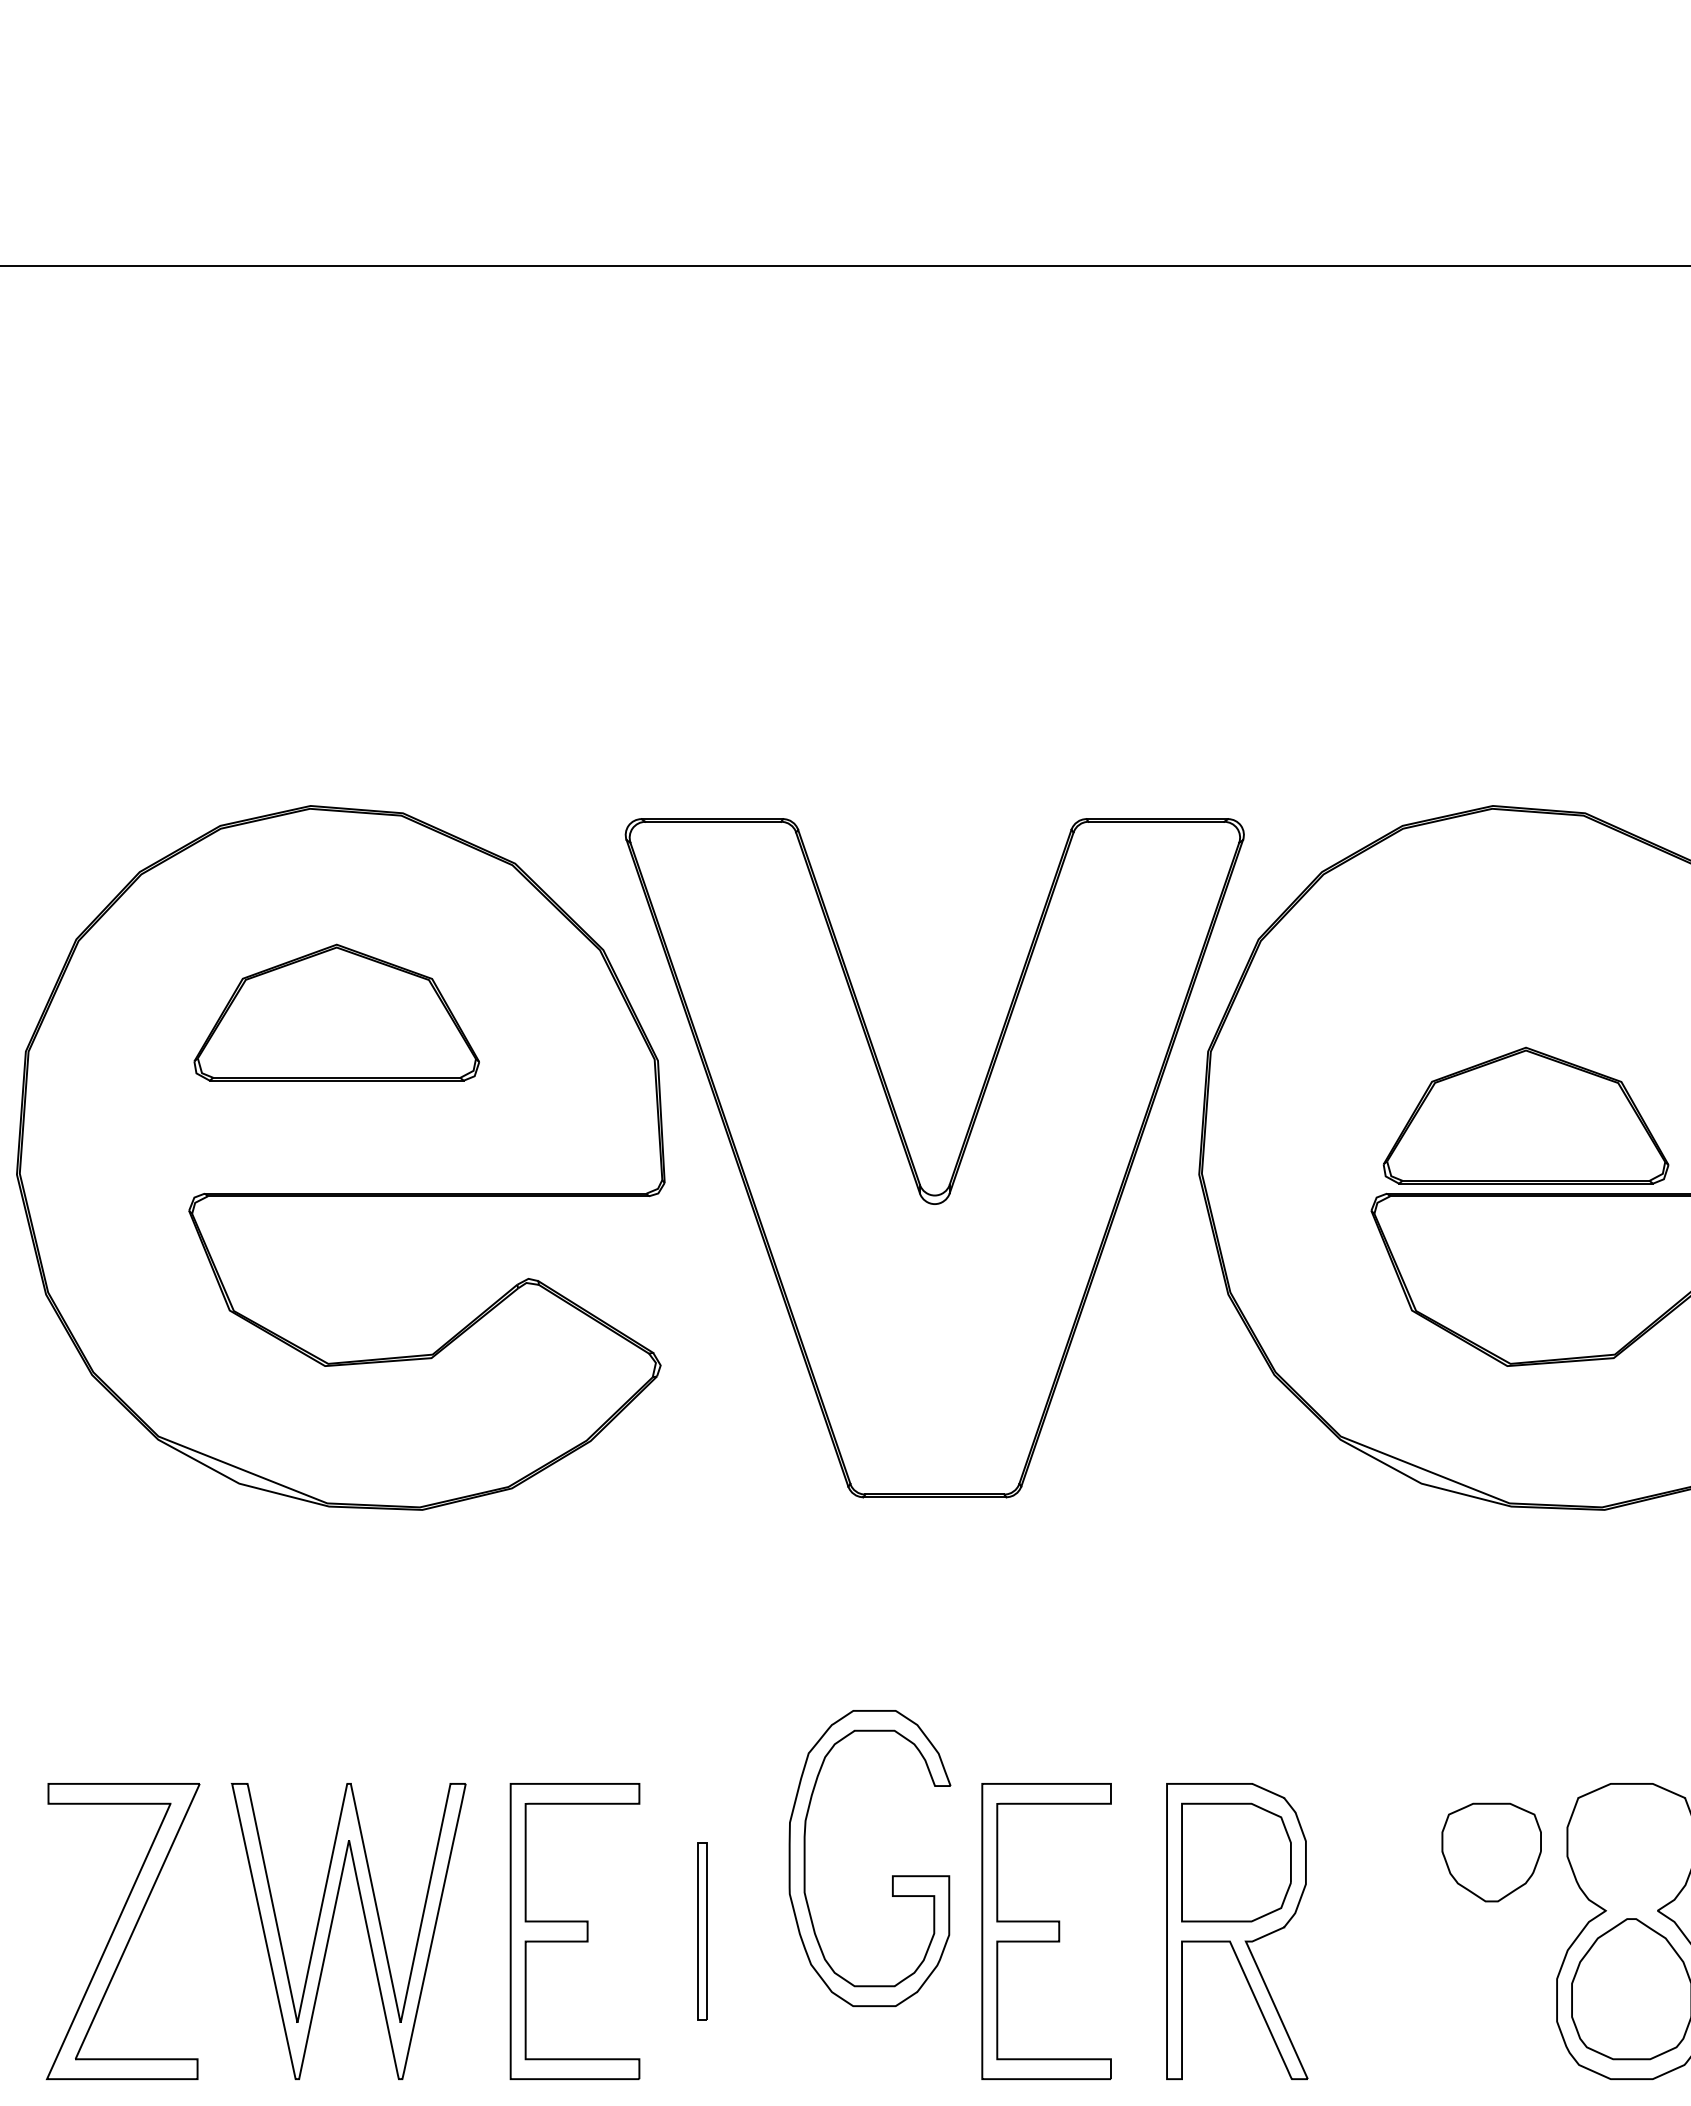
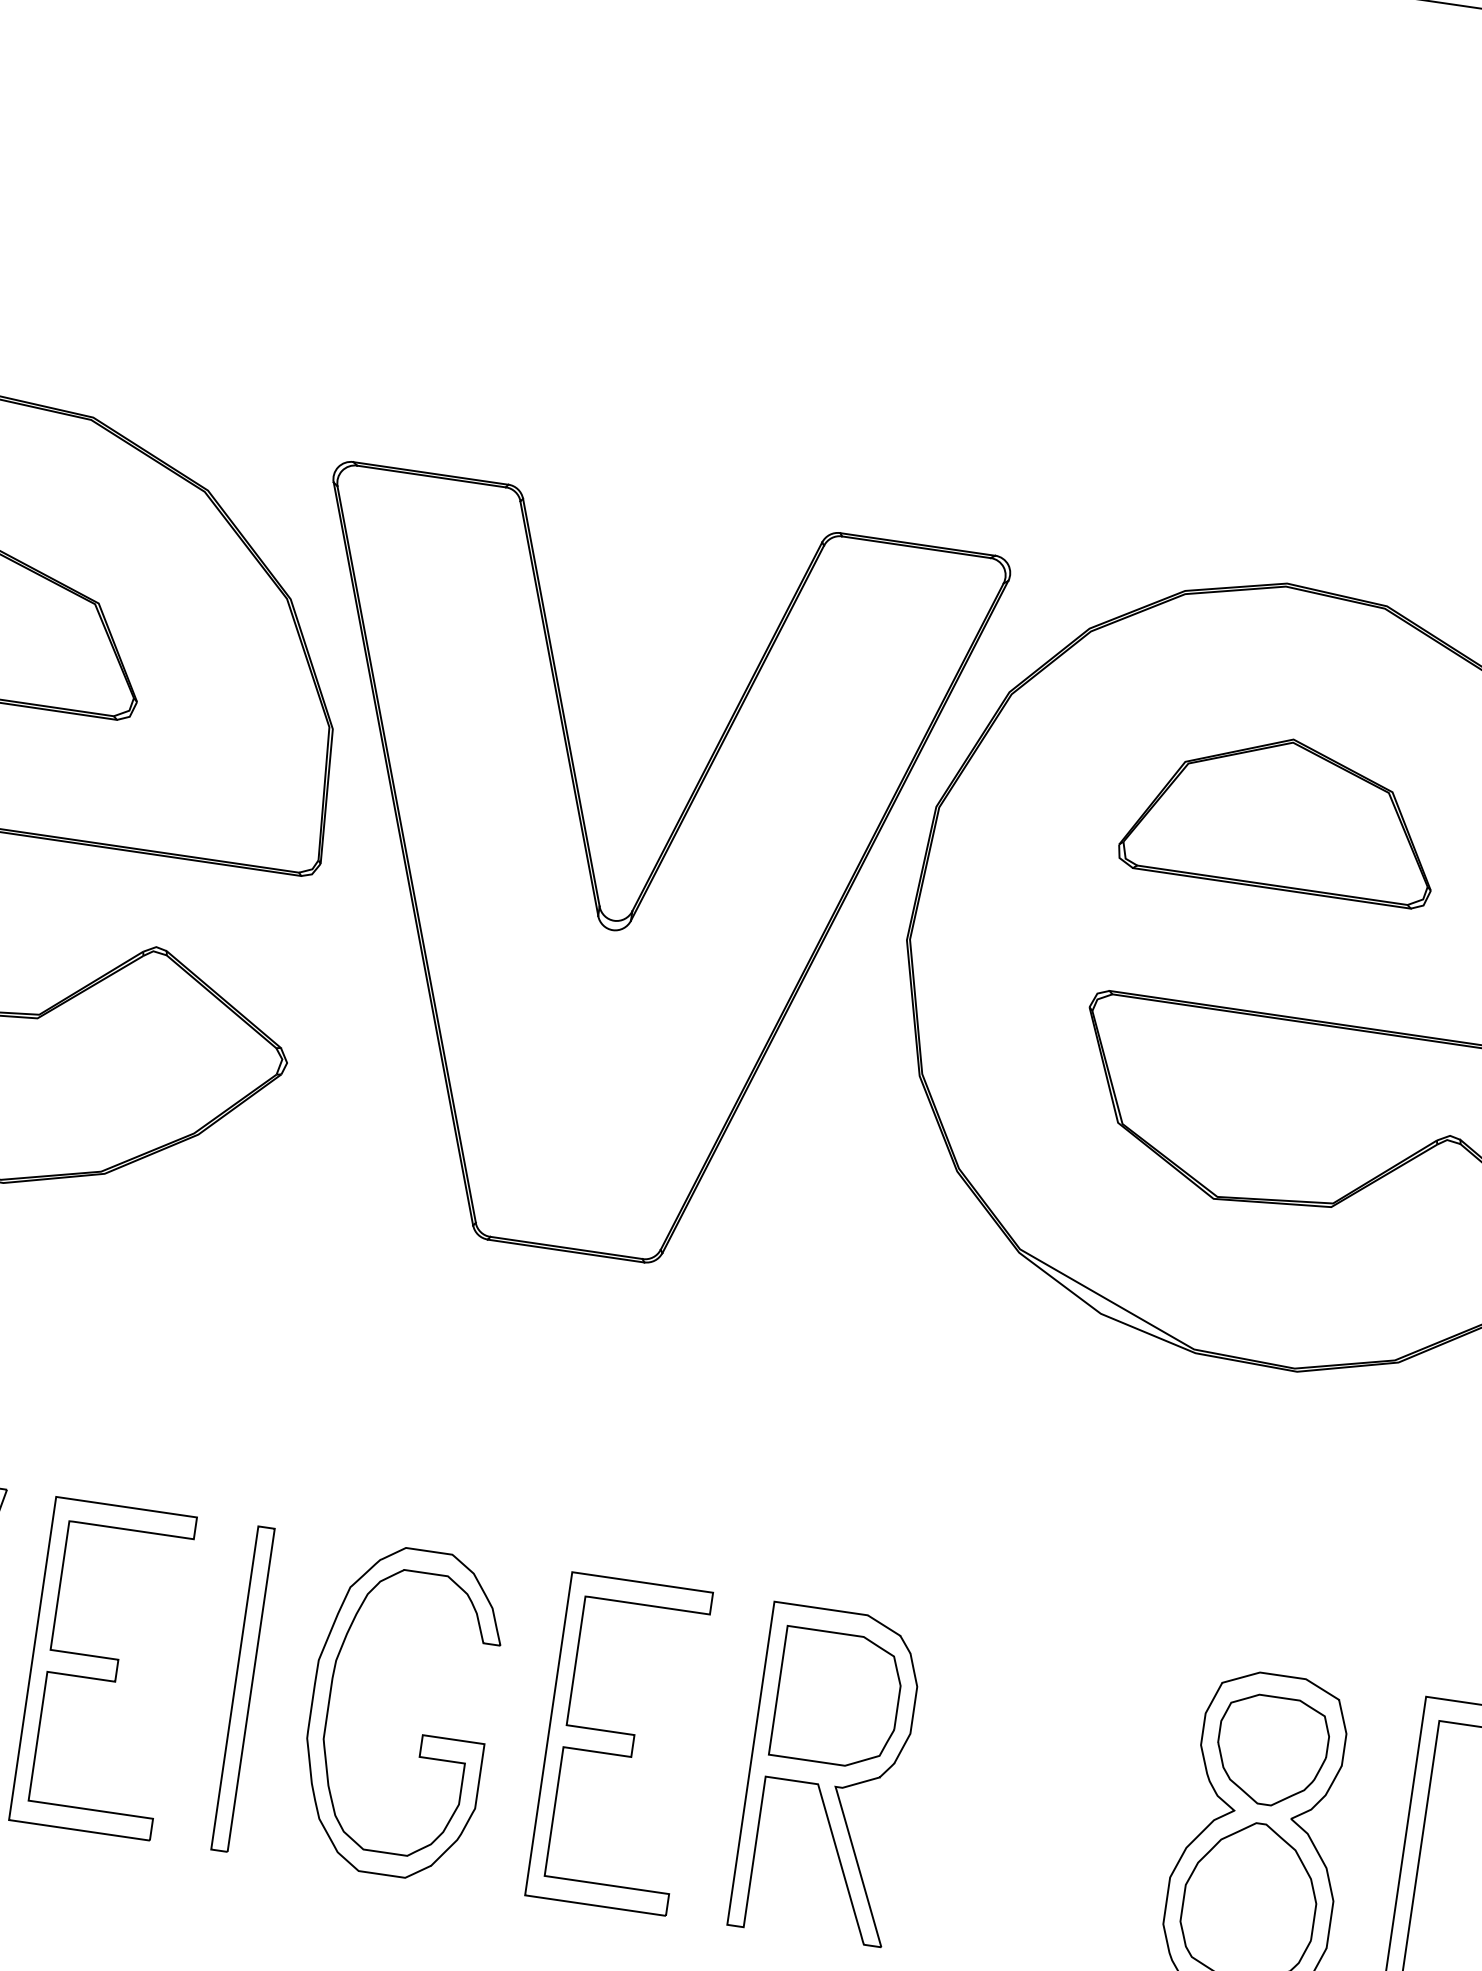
part: (1525, 1115) -> (1282, 813), moved
part: (1491, 1852) -> (1271, 1750), moved
part: (892, 1875) -> (422, 1734), moved
part: (702, 1931) -> (242, 1689), size x1.67

